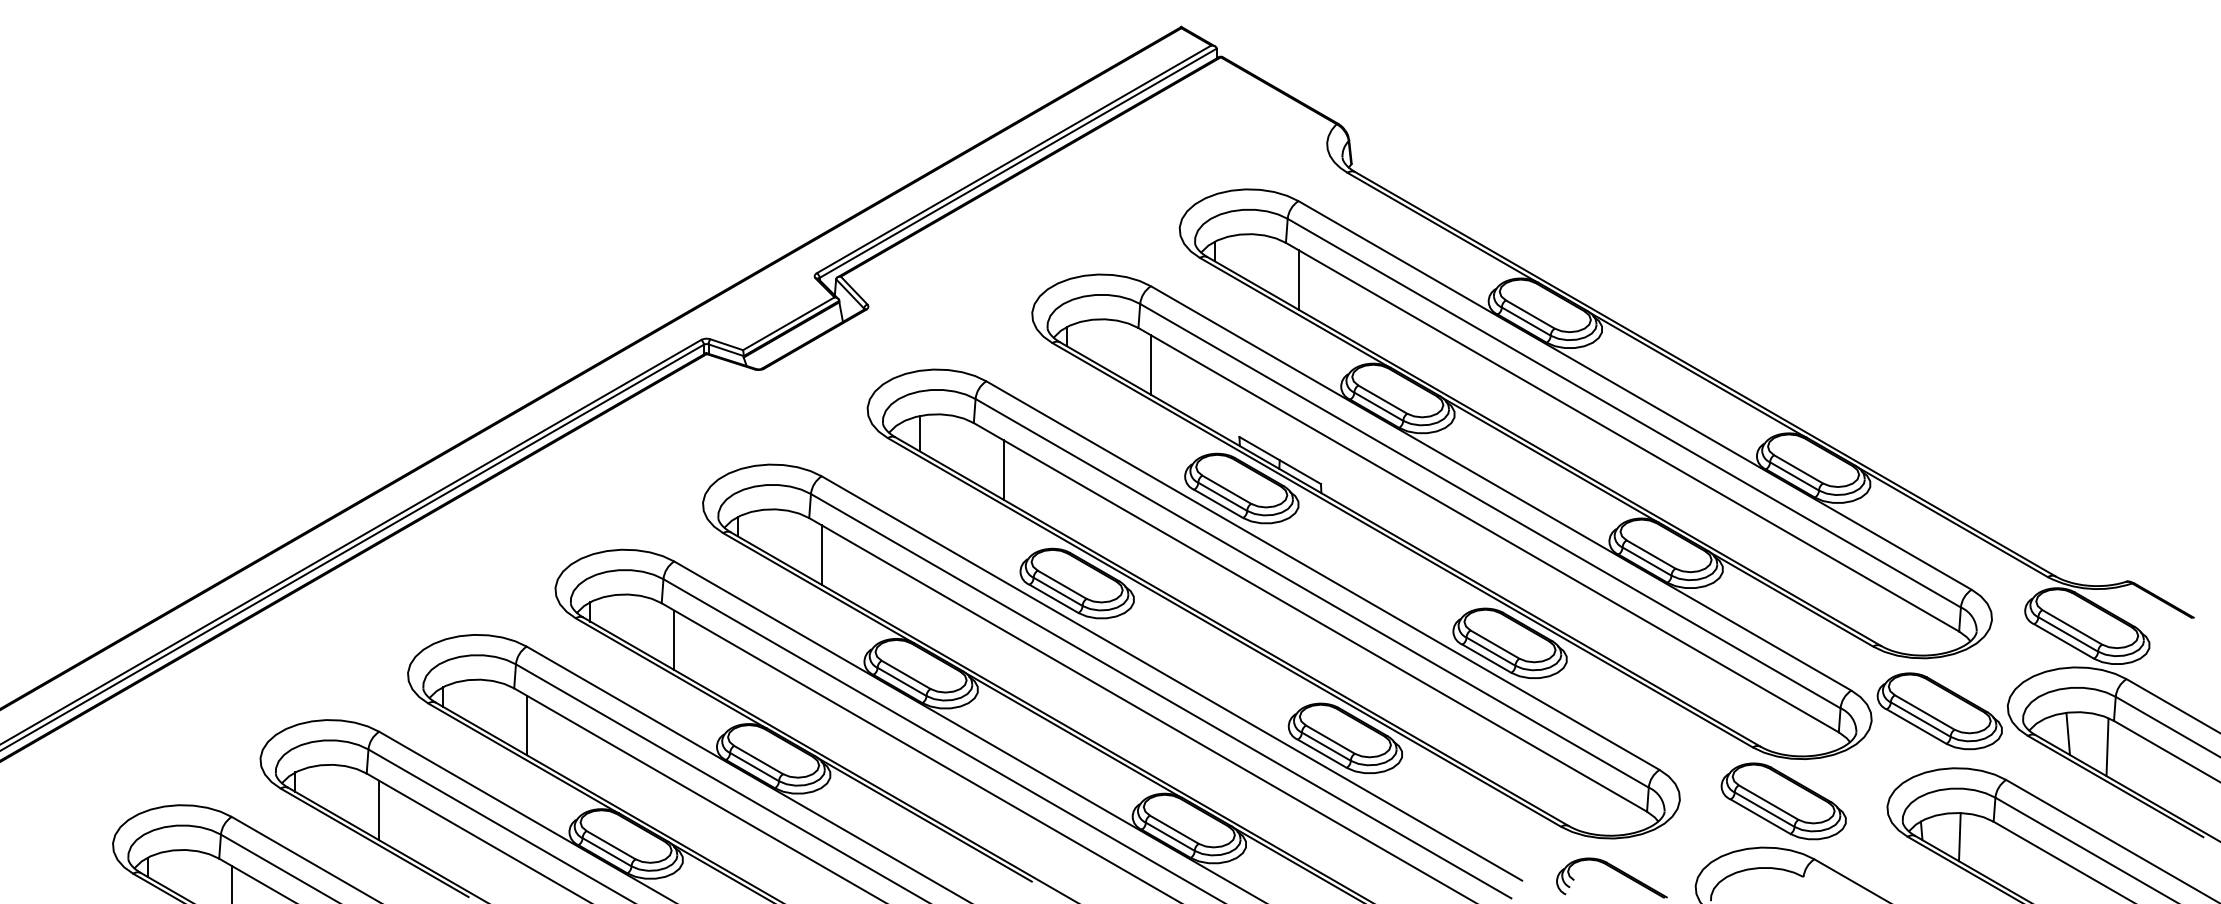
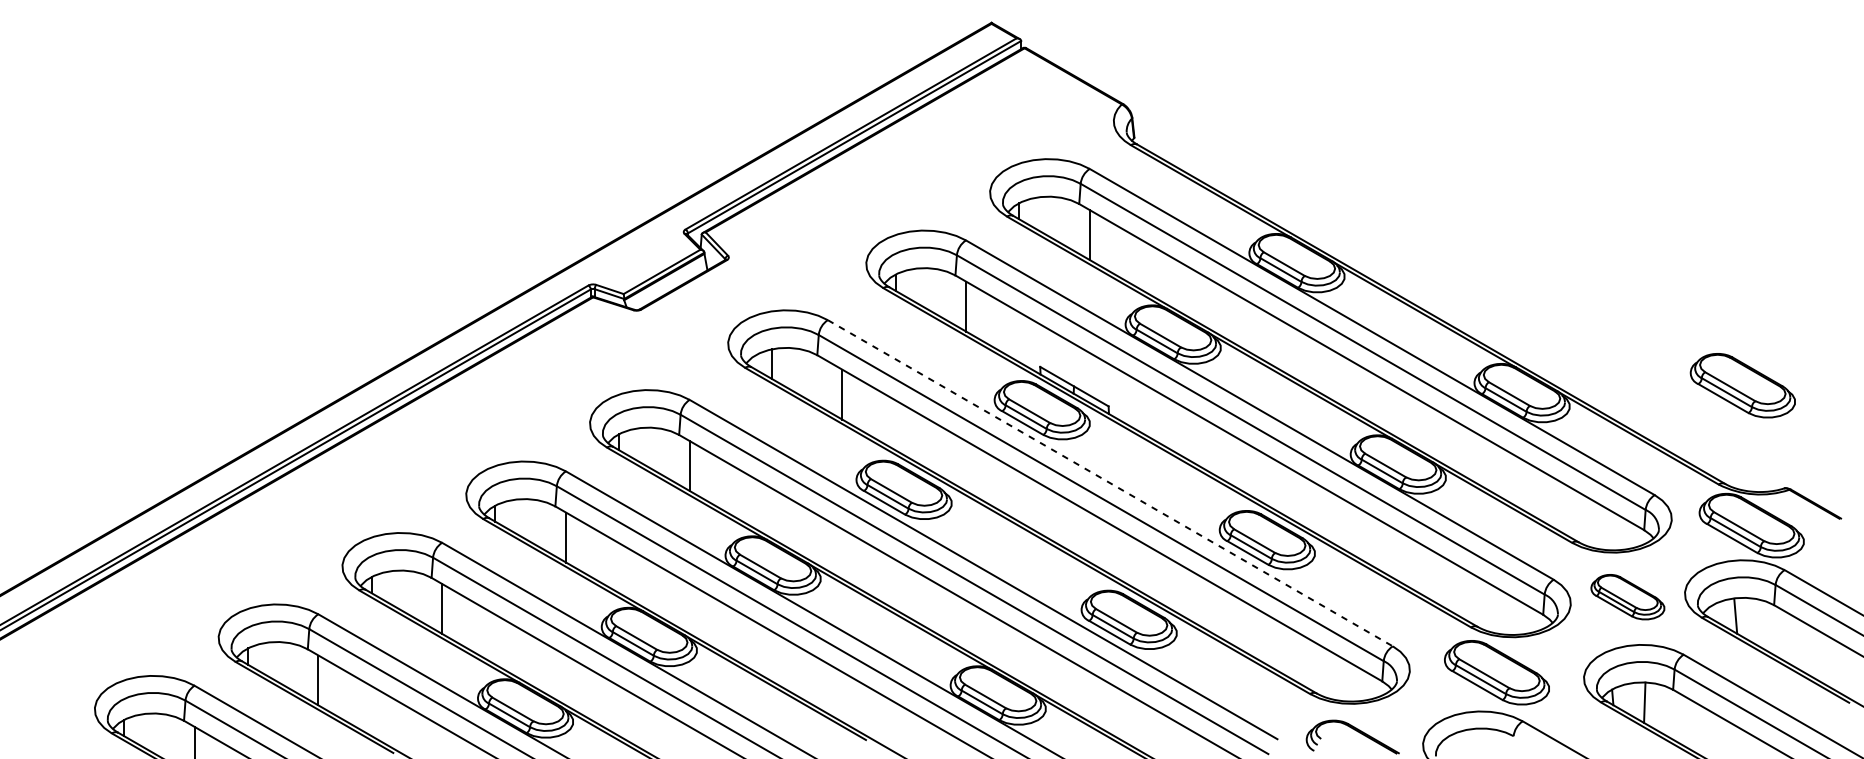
part: (2076, 459) -> (1742, 385), added
line: (1323, 575) -> (1110, 483), solid -> dashed
part: (1939, 711) -> (1627, 597), size x0.7
line: (2107, 747) -> (1768, 627), removed

